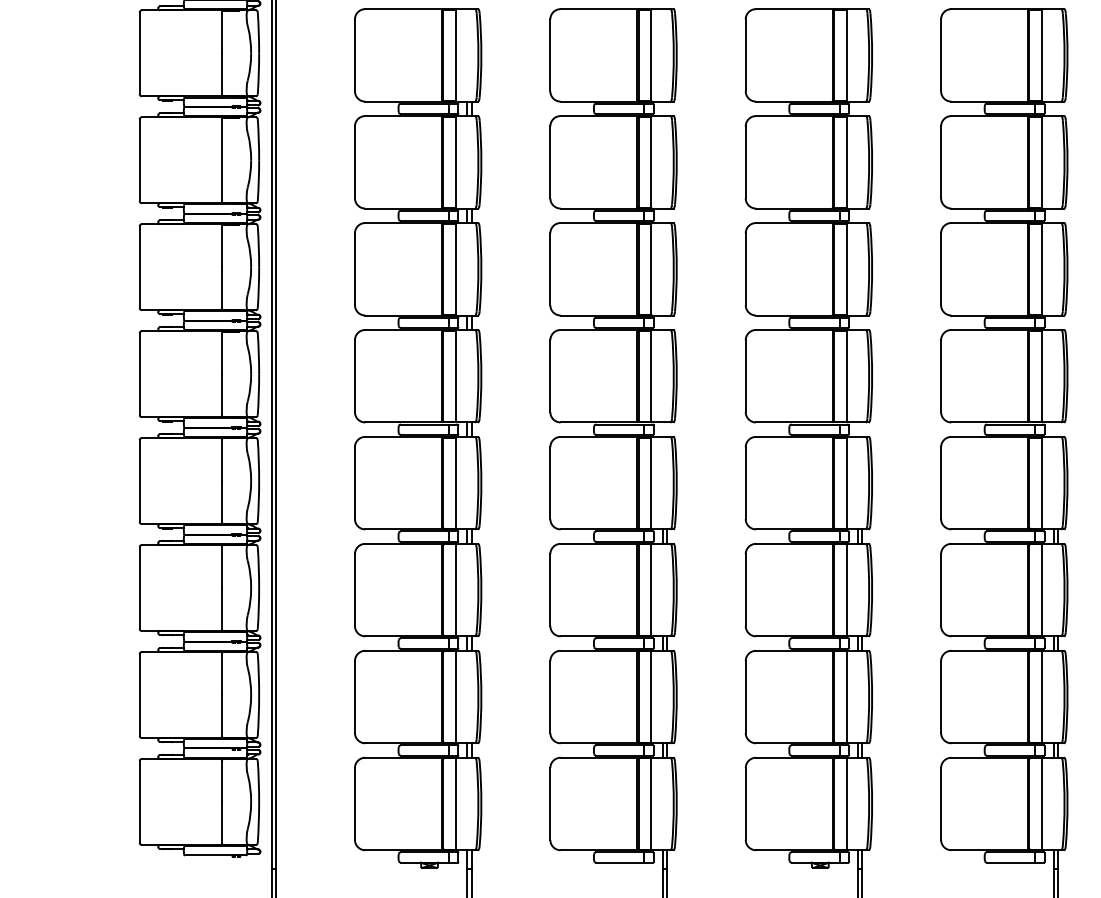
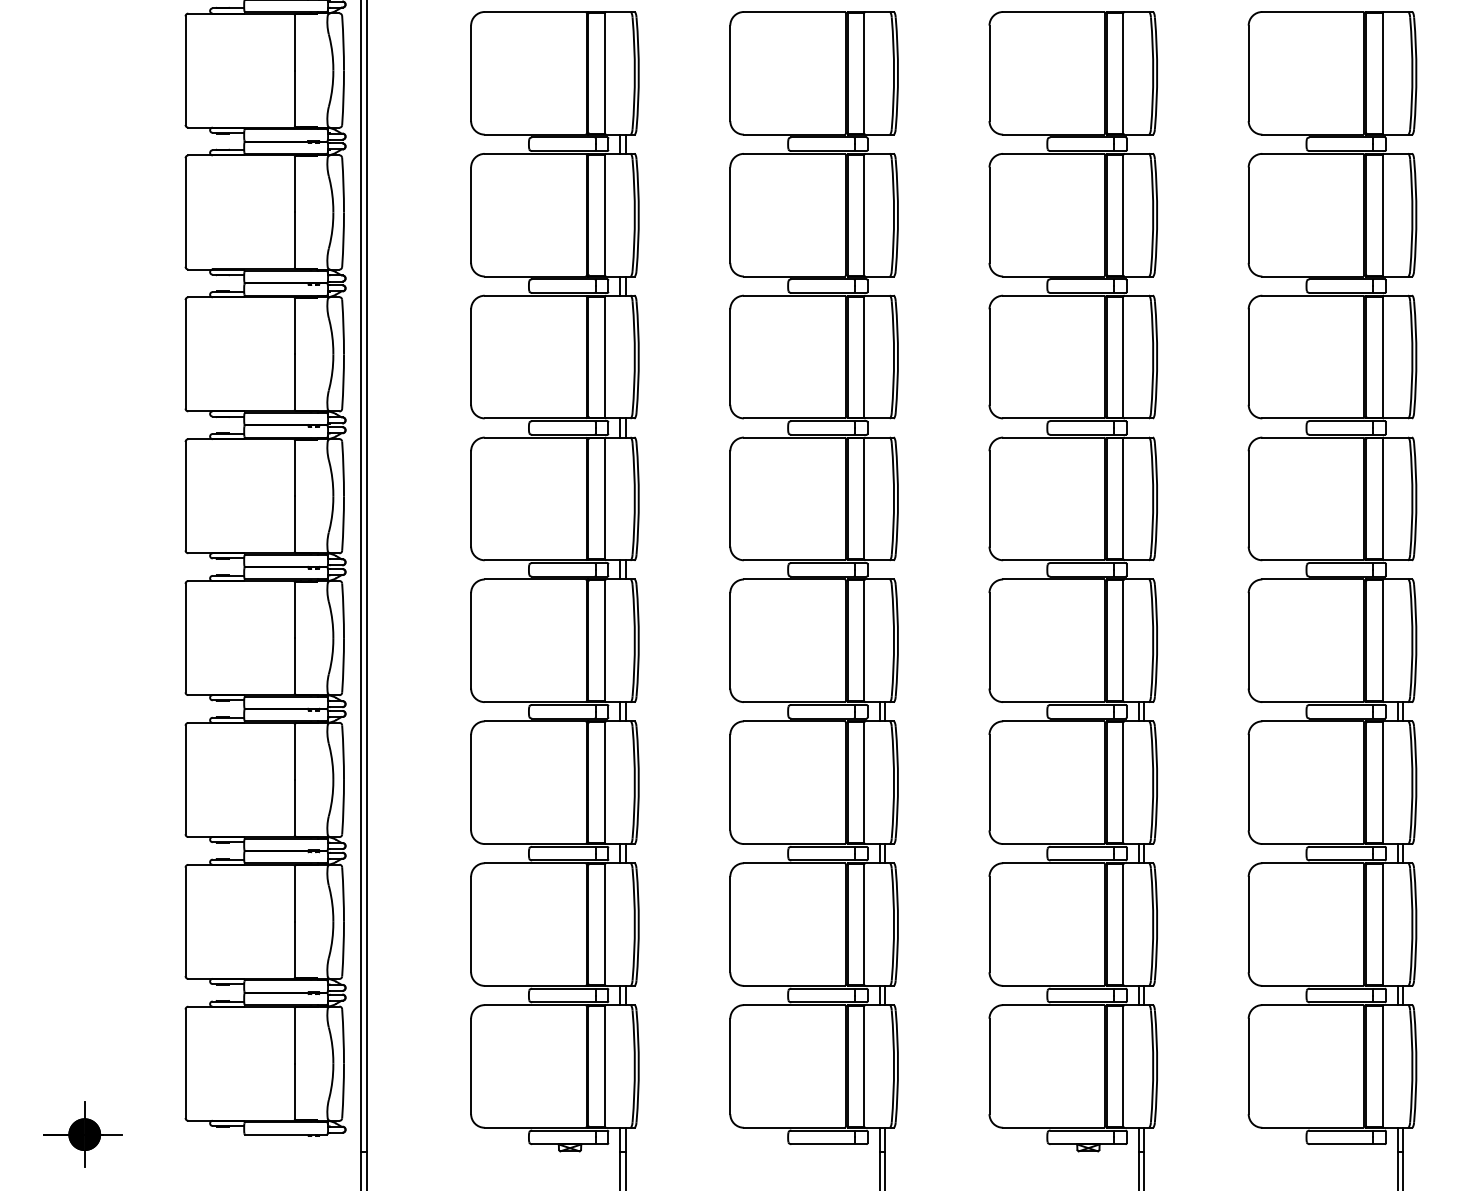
part: (62, 855) -> (82, 1134), added

